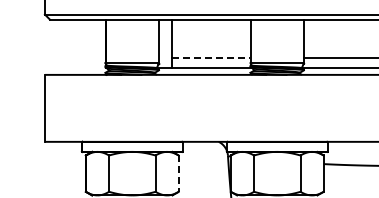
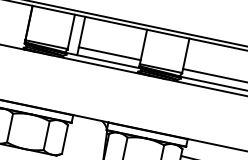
line: (211, 58) -> (109, 54), dashed -> solid
line: (178, 174) -> (64, 140), dashed -> solid

